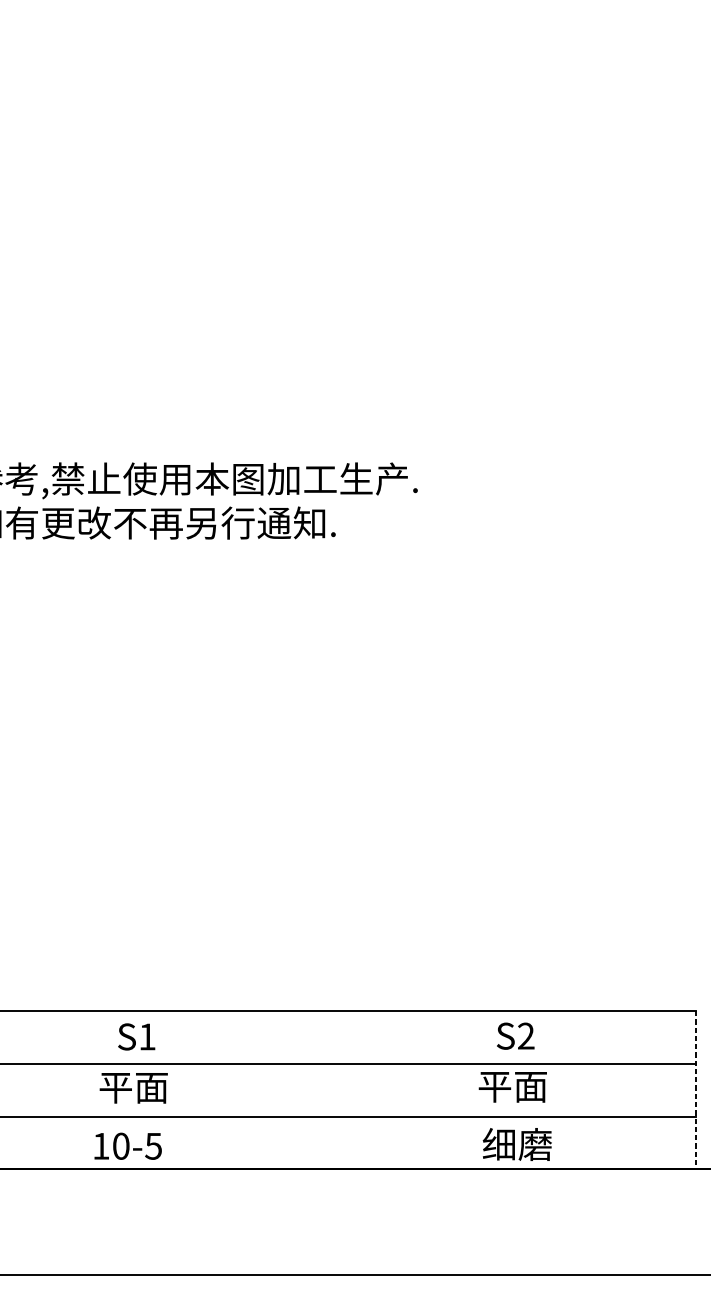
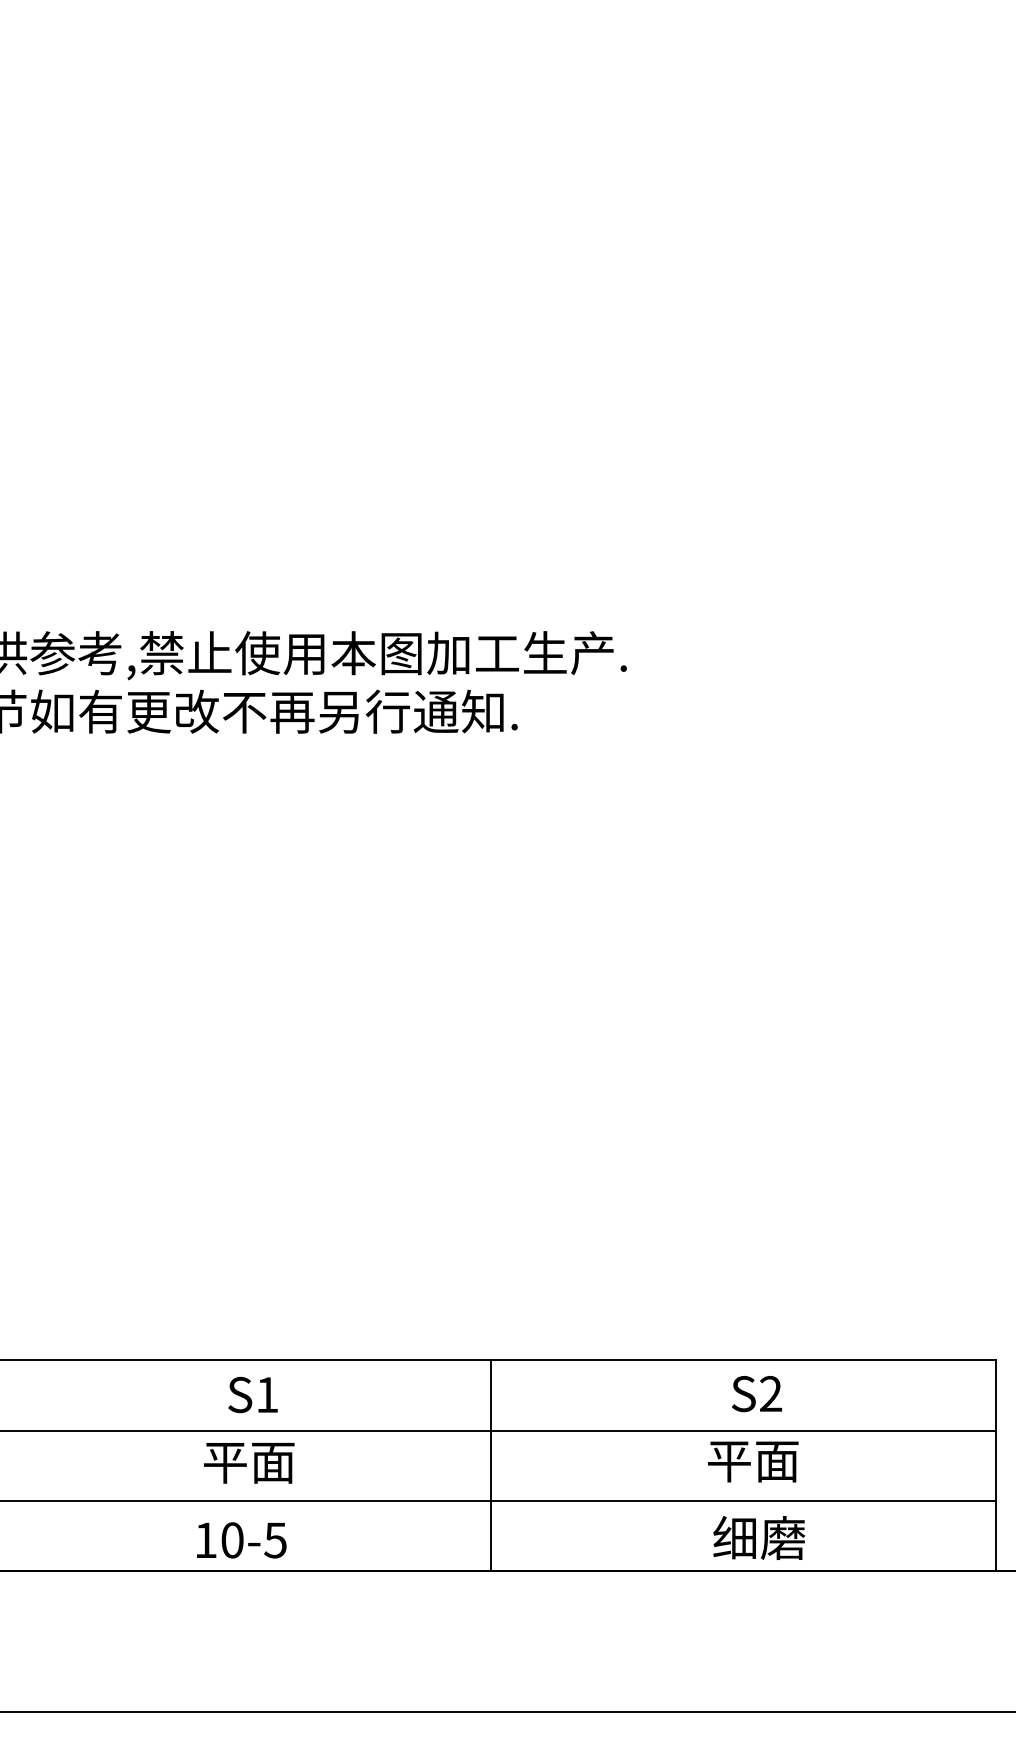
line: (315, 1089) -> (490, 1465), added
line: (695, 1090) -> (996, 1466), dashed -> solid

